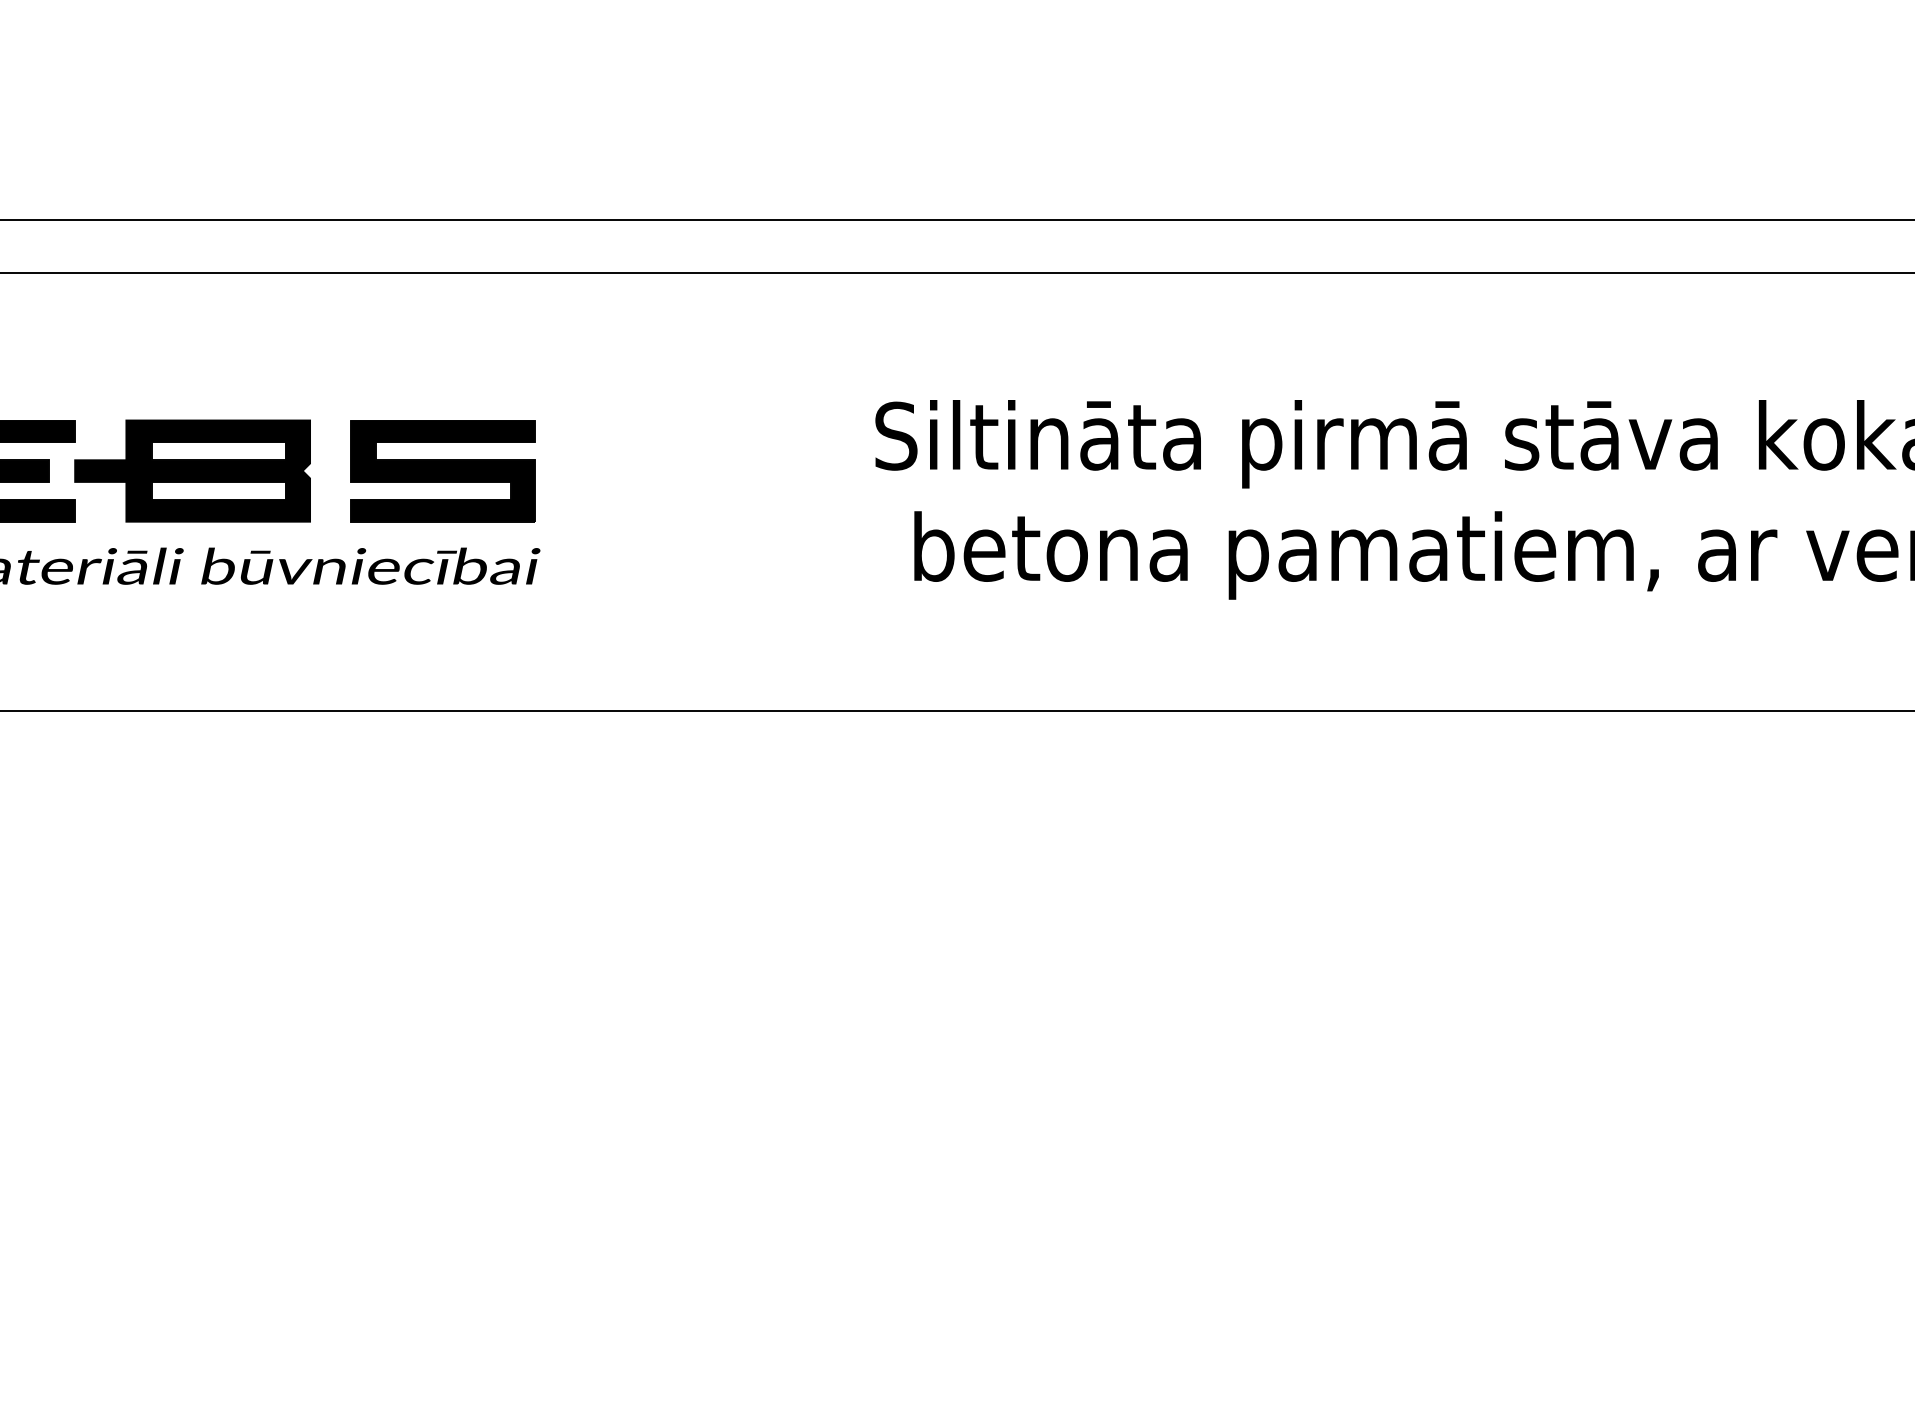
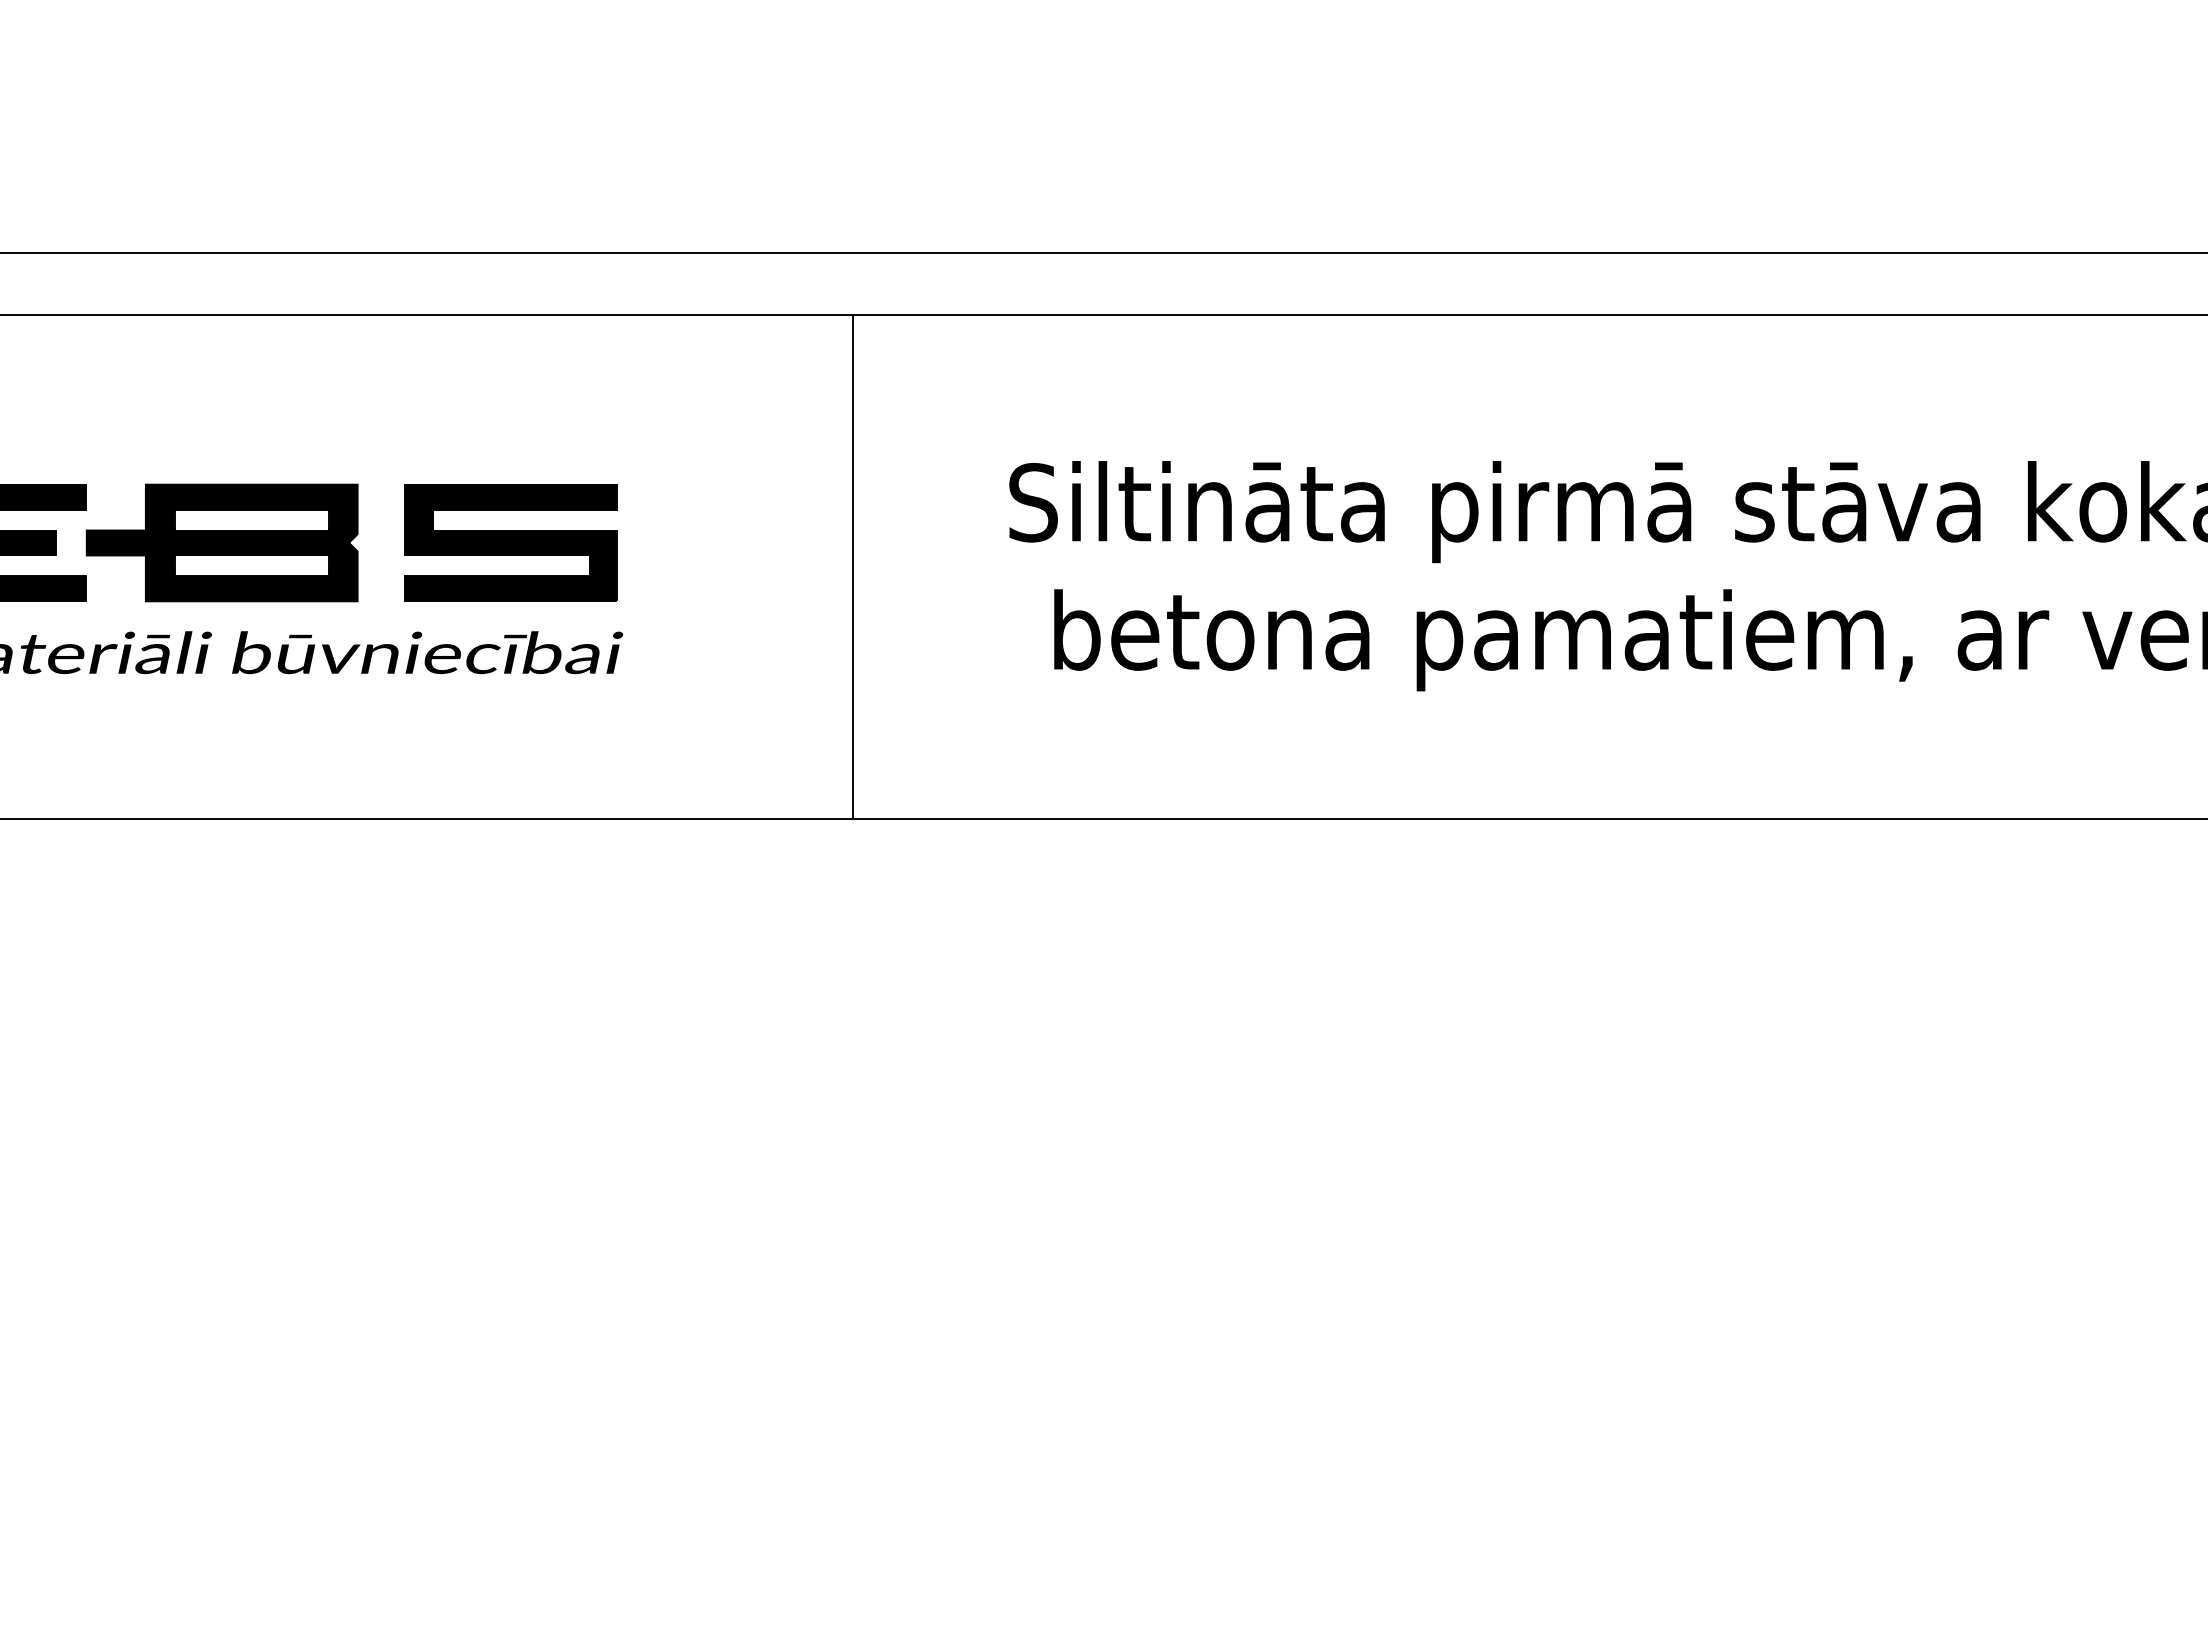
line: (739, 491) -> (852, 566), added

